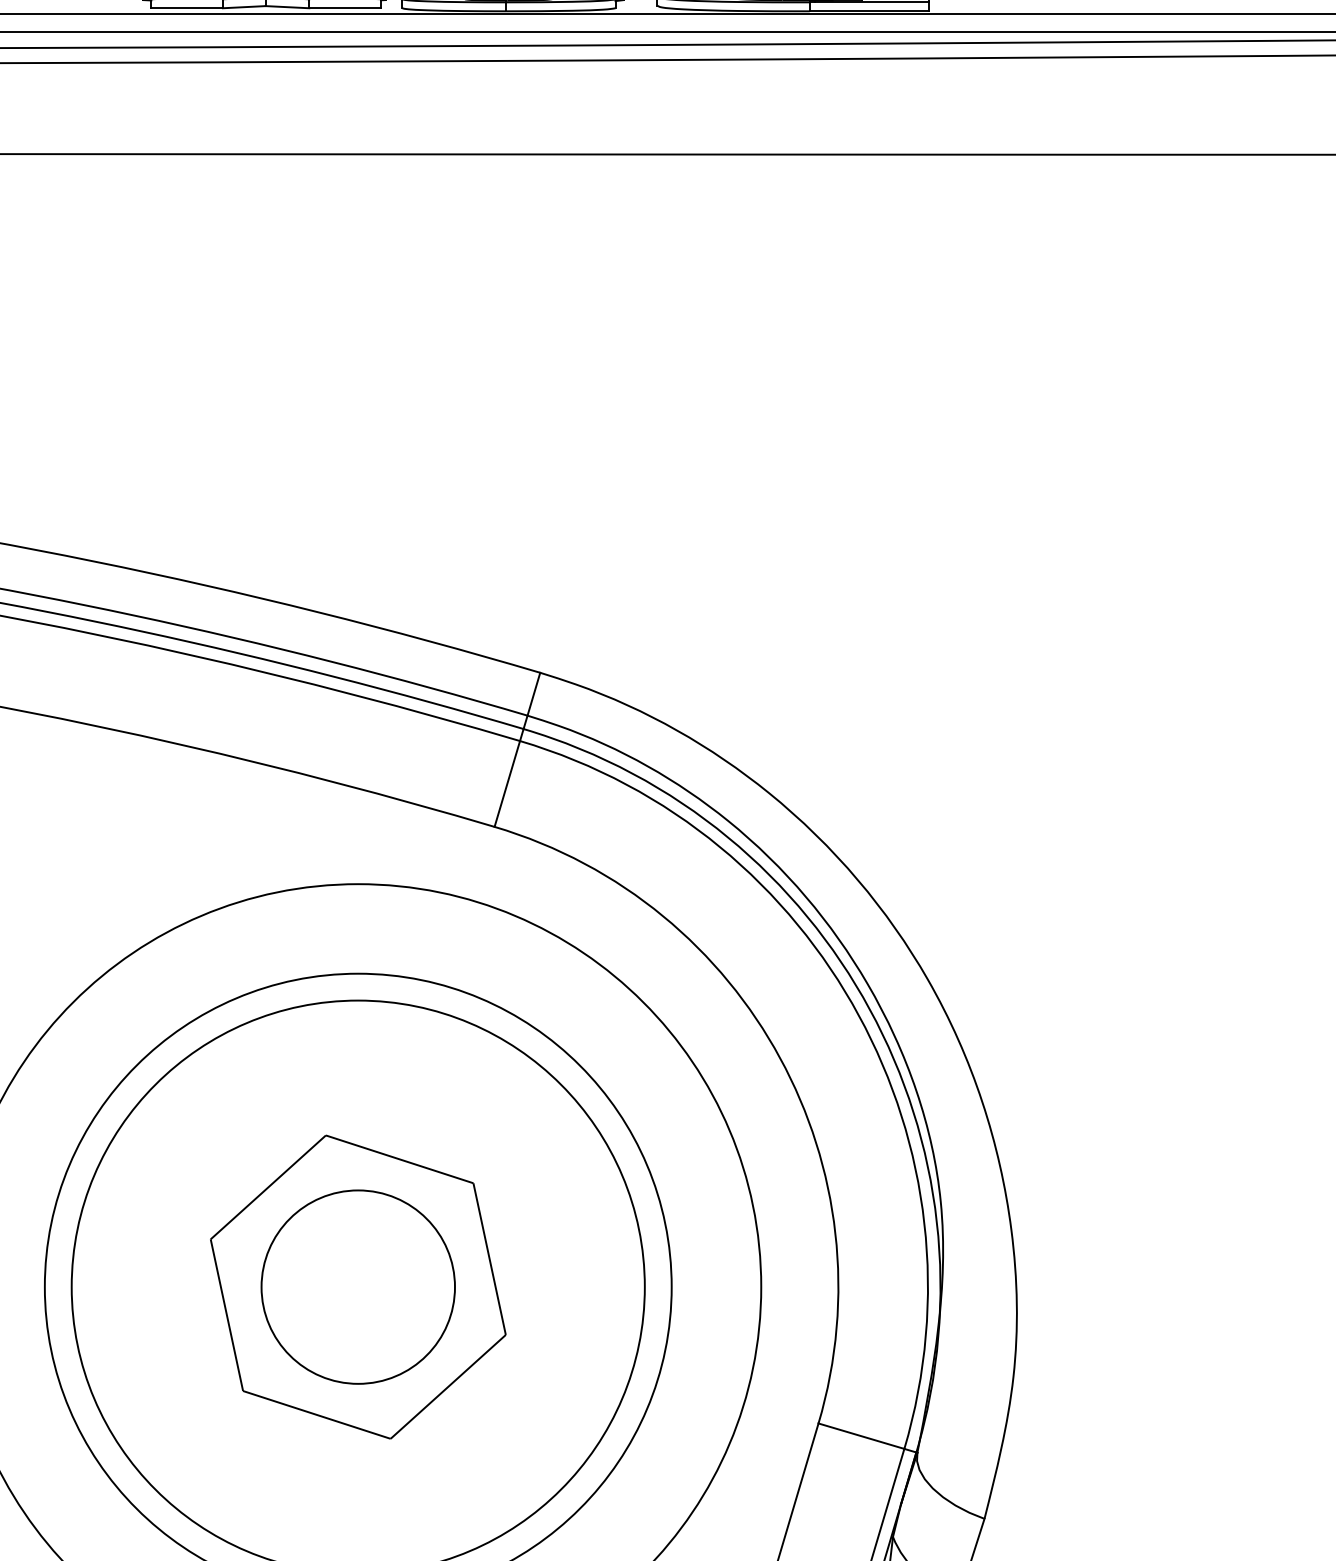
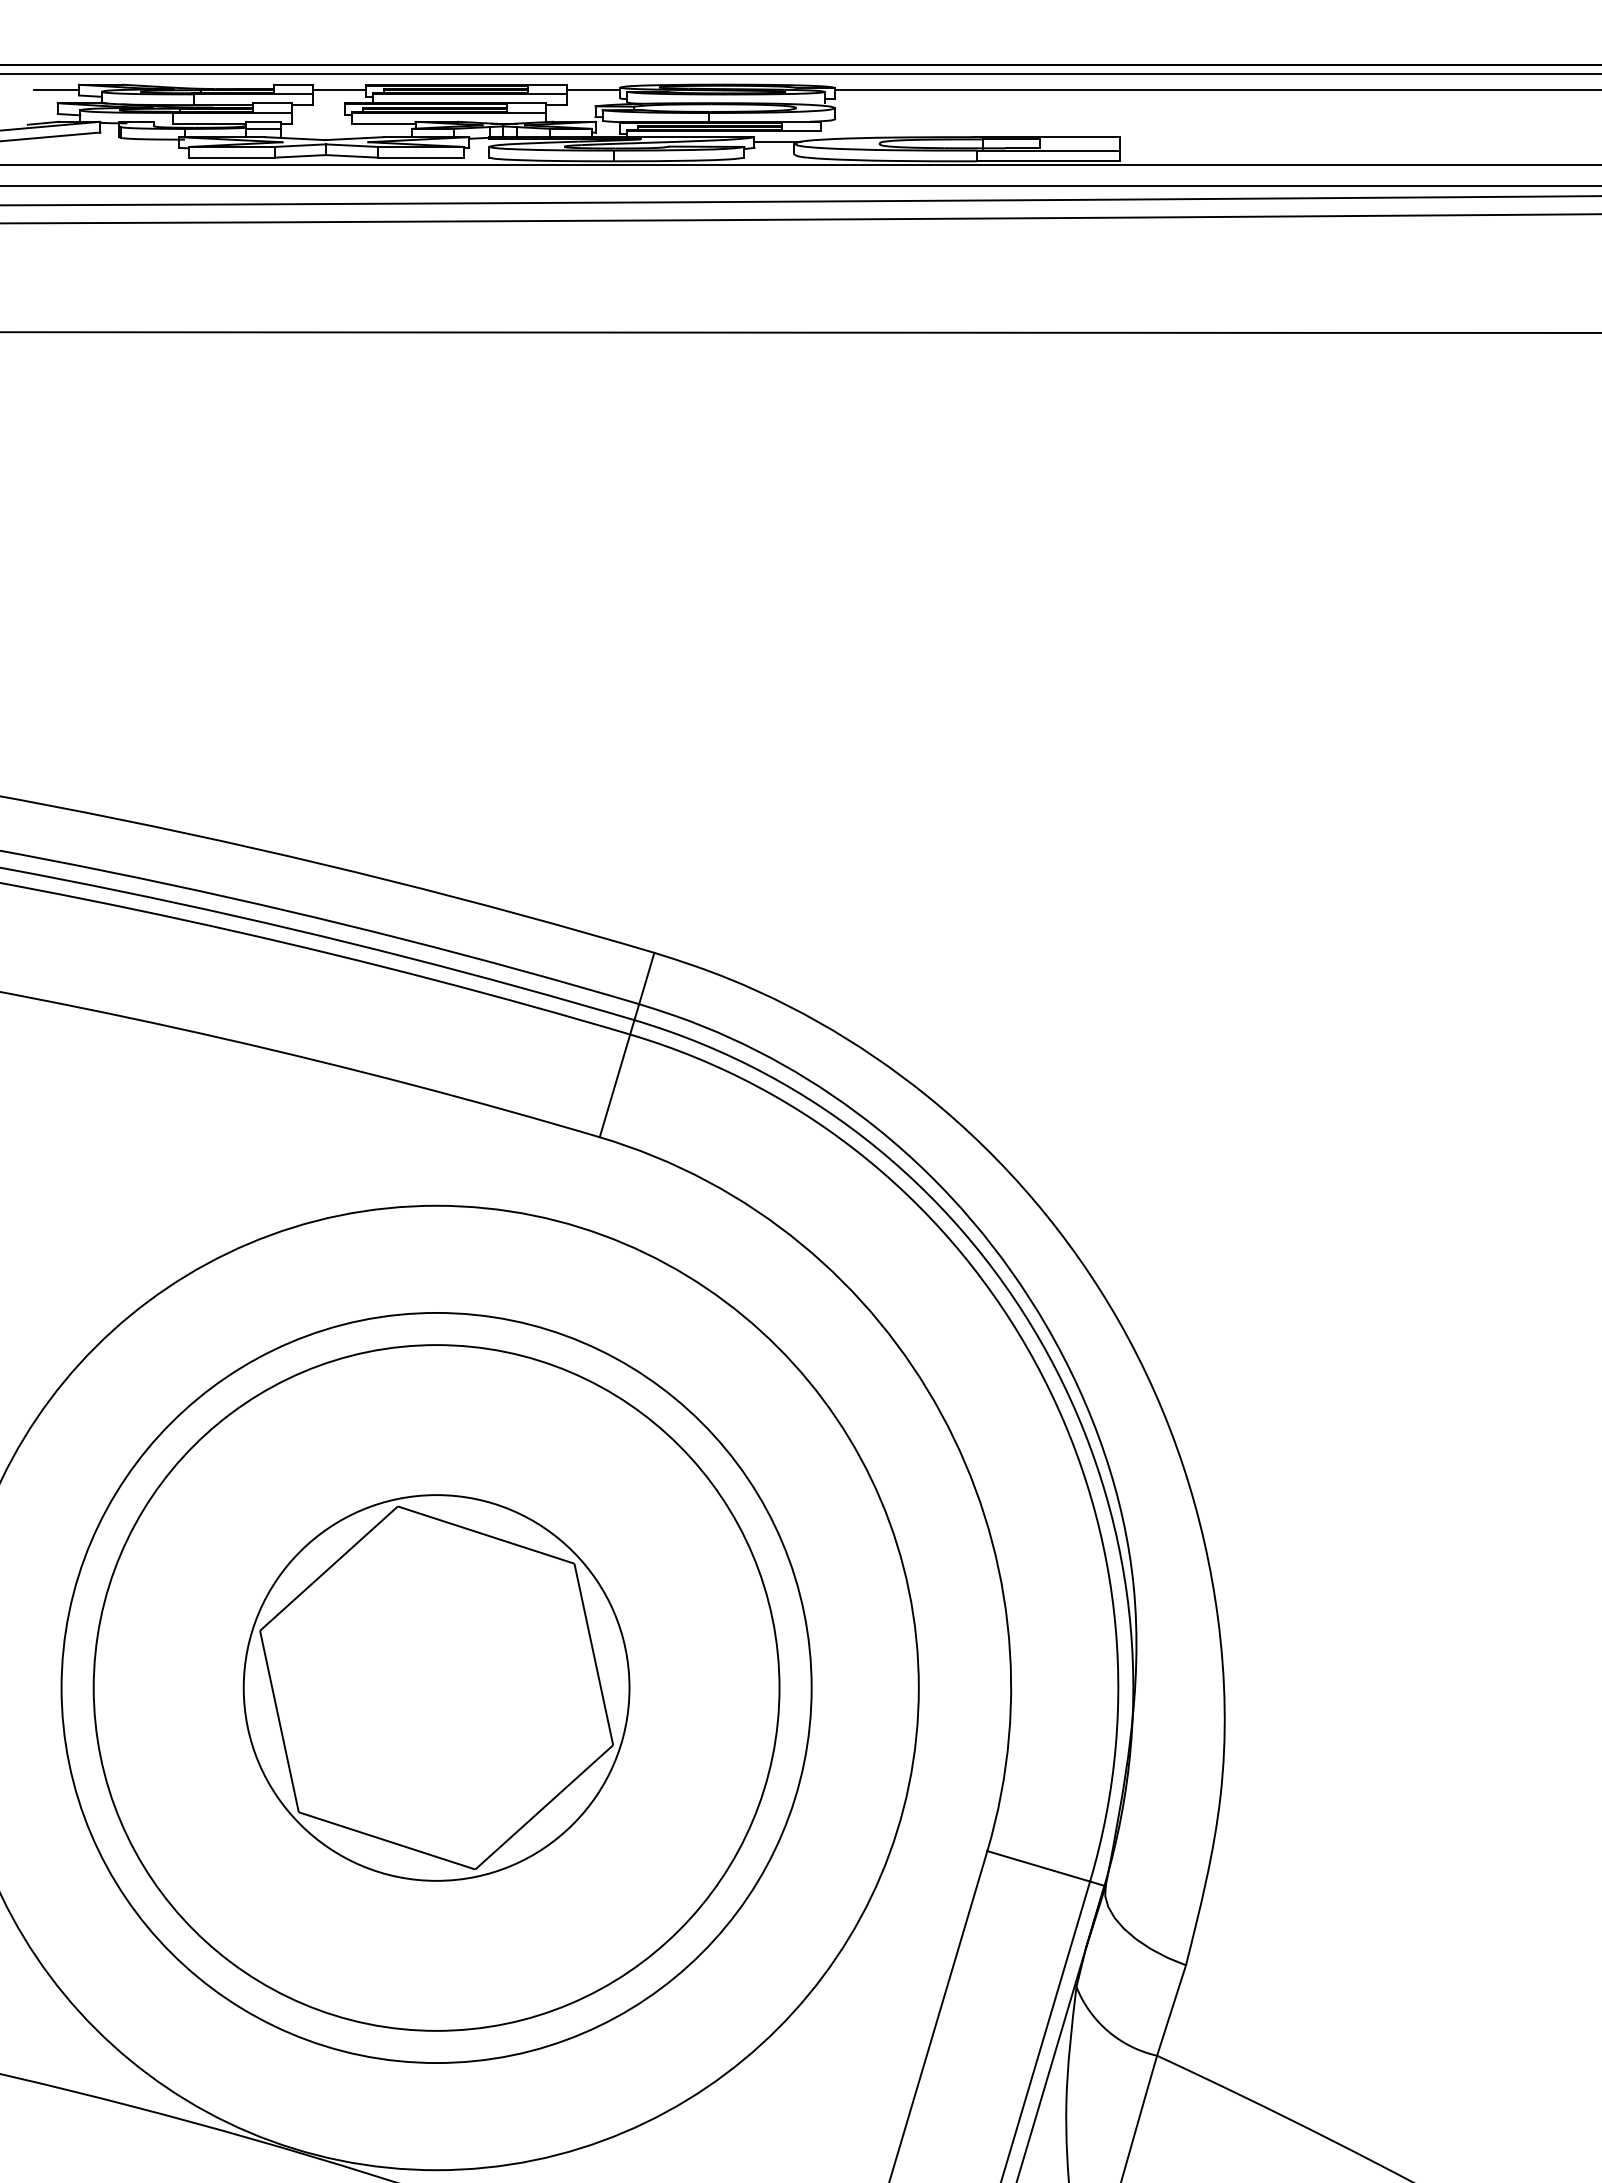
circle: (358, 1286) -> (436, 1687), size x1.67

